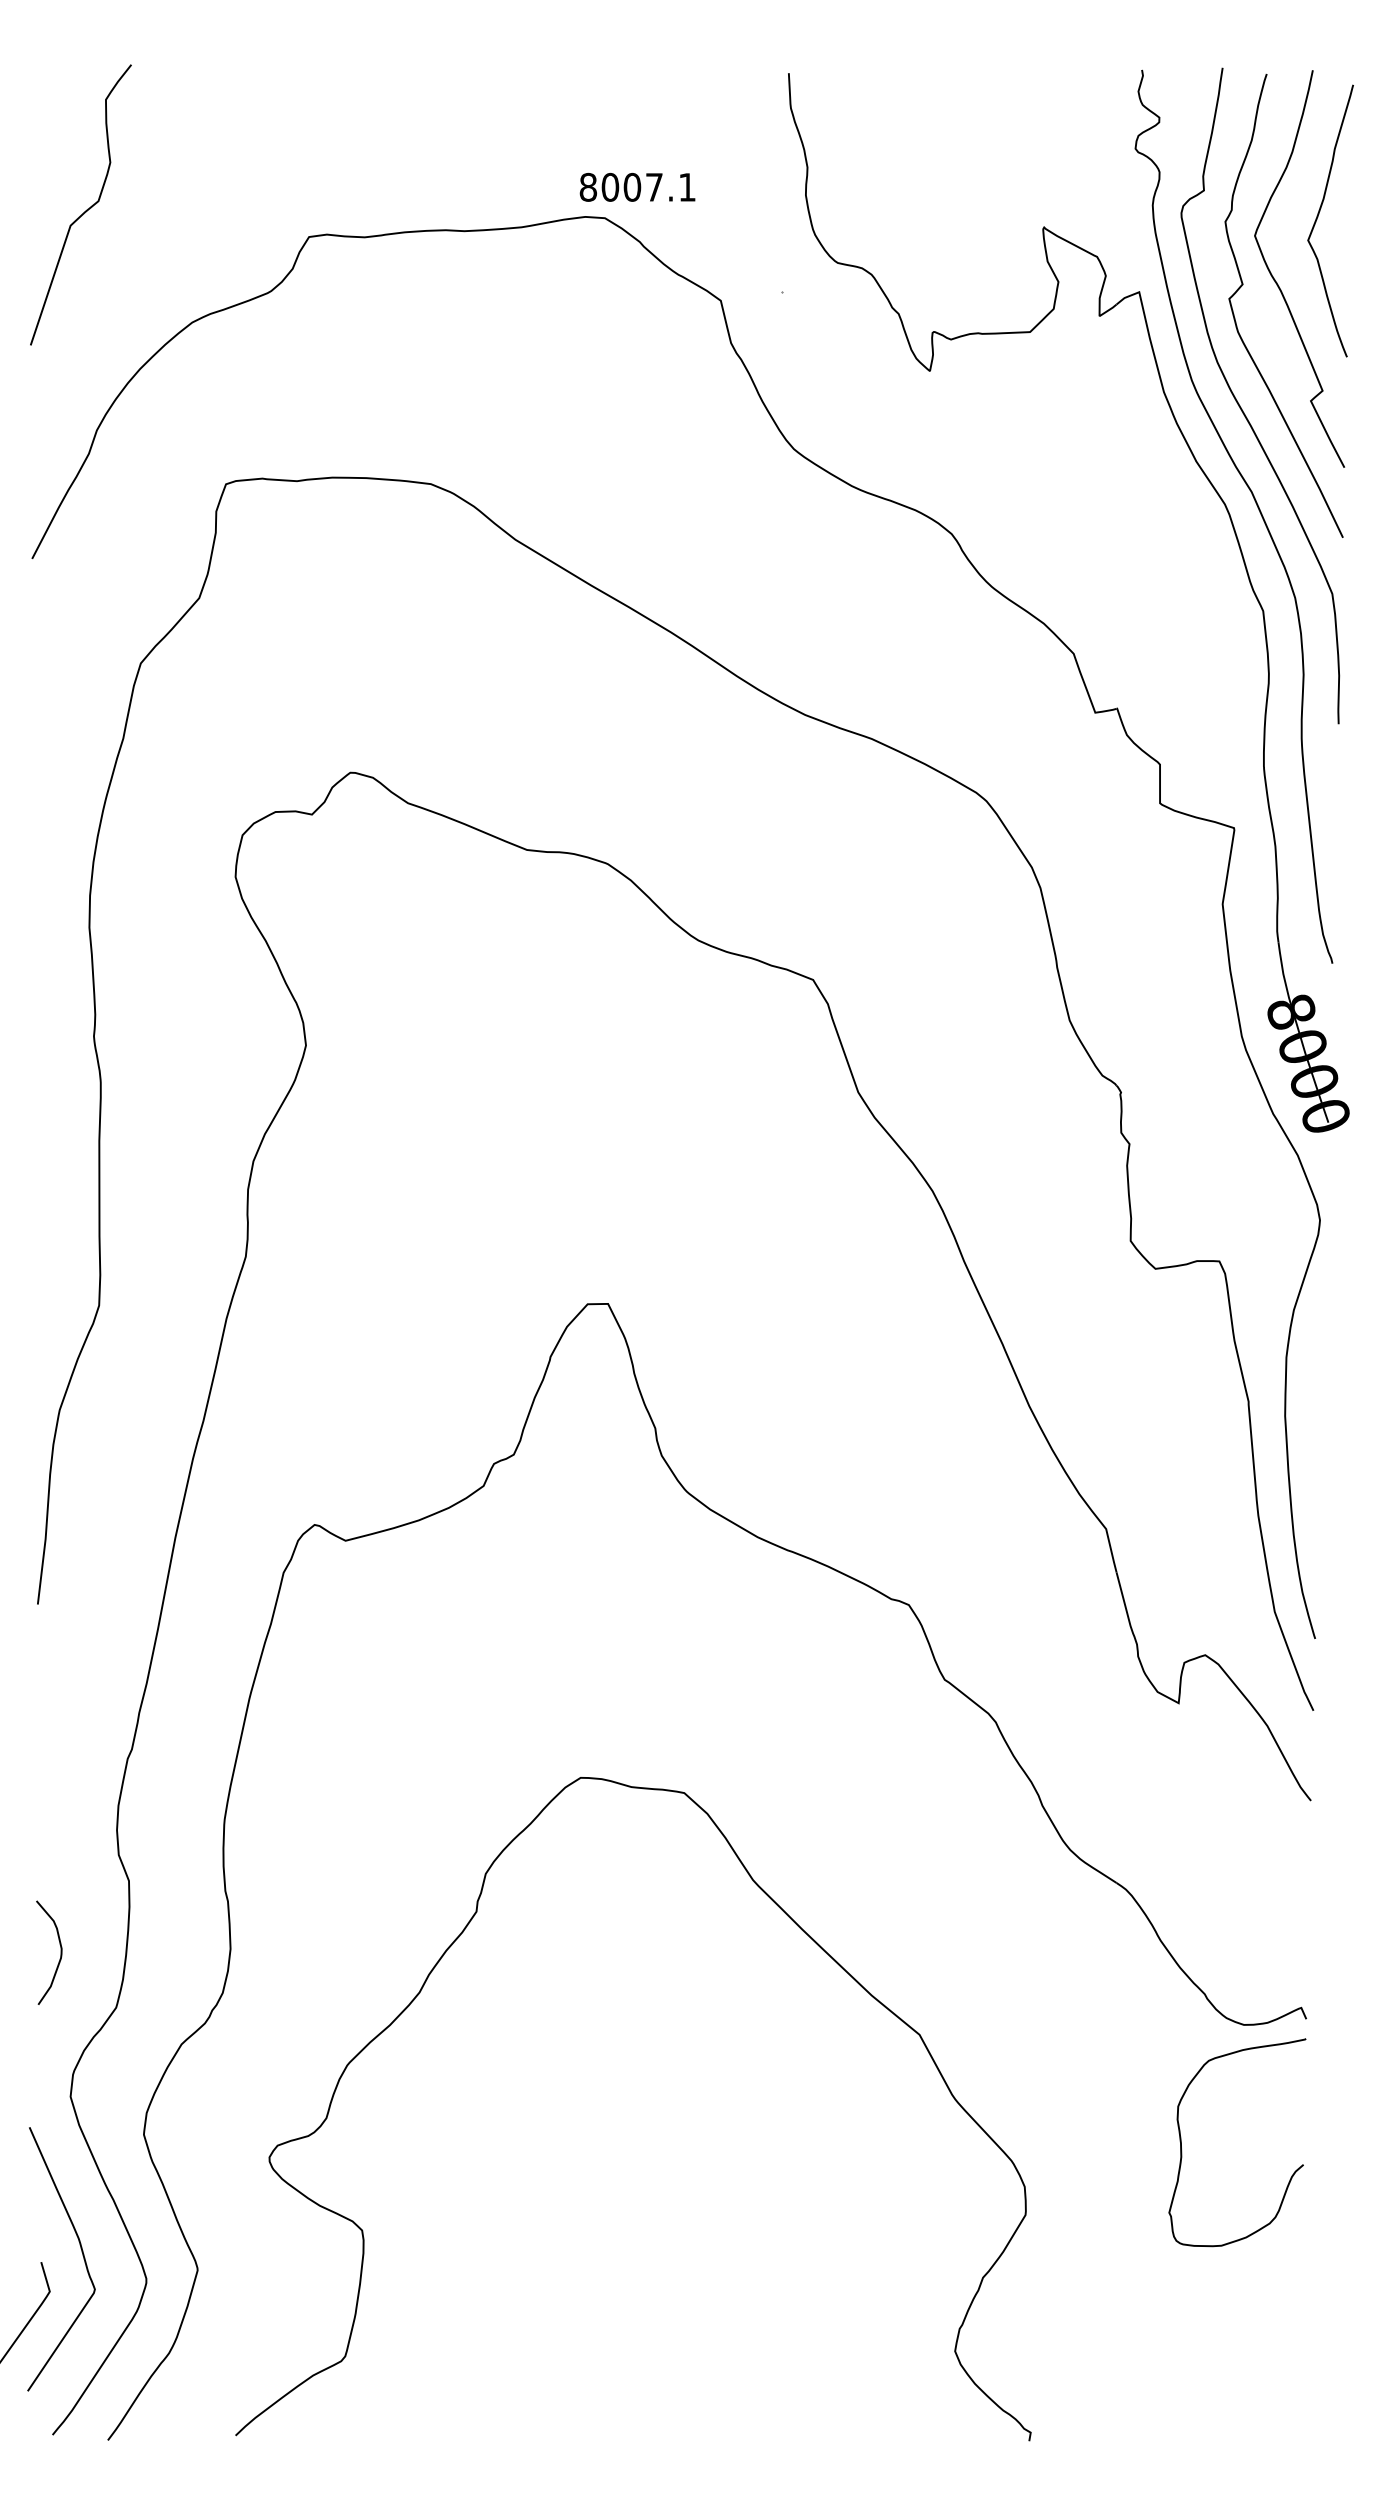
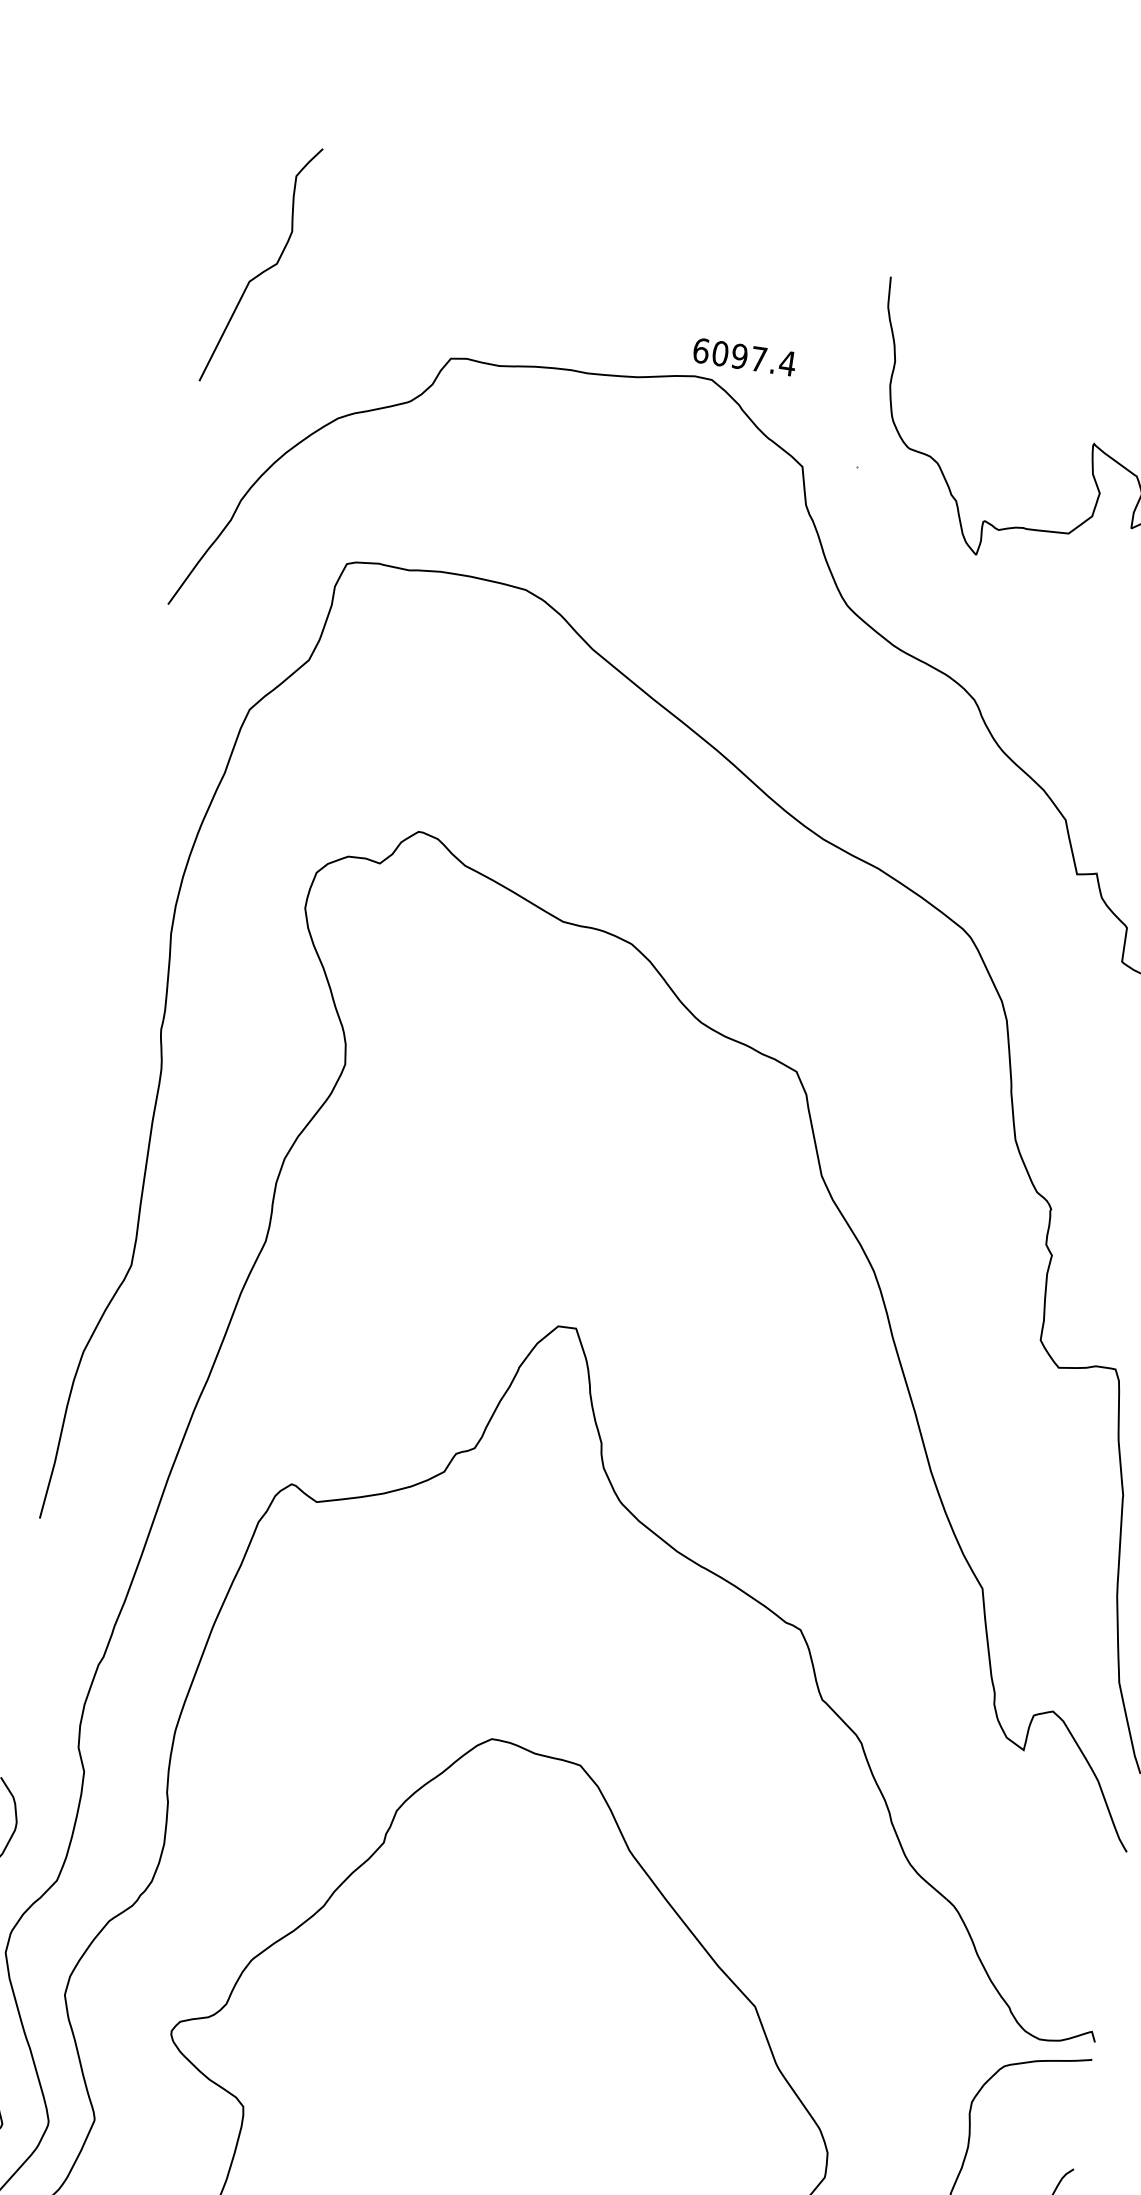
text: (637, 186) -> (744, 356), 8007.1 -> 6097.4
curve: (86, 209) -> (265, 269), moved

